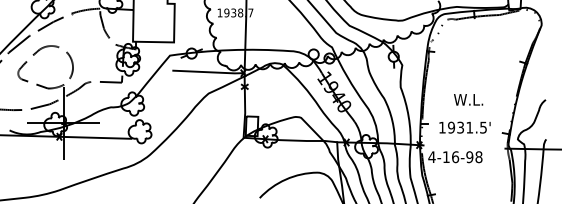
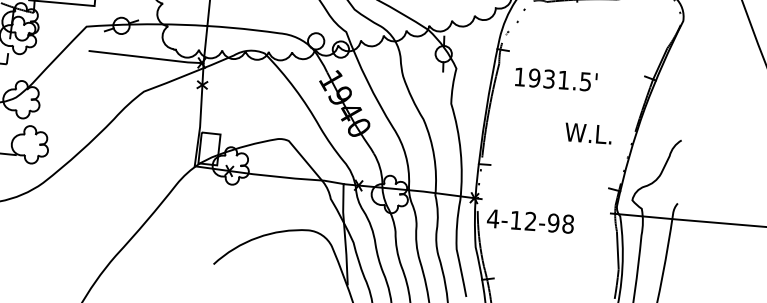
text: (468, 99) -> (588, 133), moved
text: (464, 127) -> (555, 79), moved
text: (455, 157) -> (530, 221), 4-16-98 -> 4-12-98

